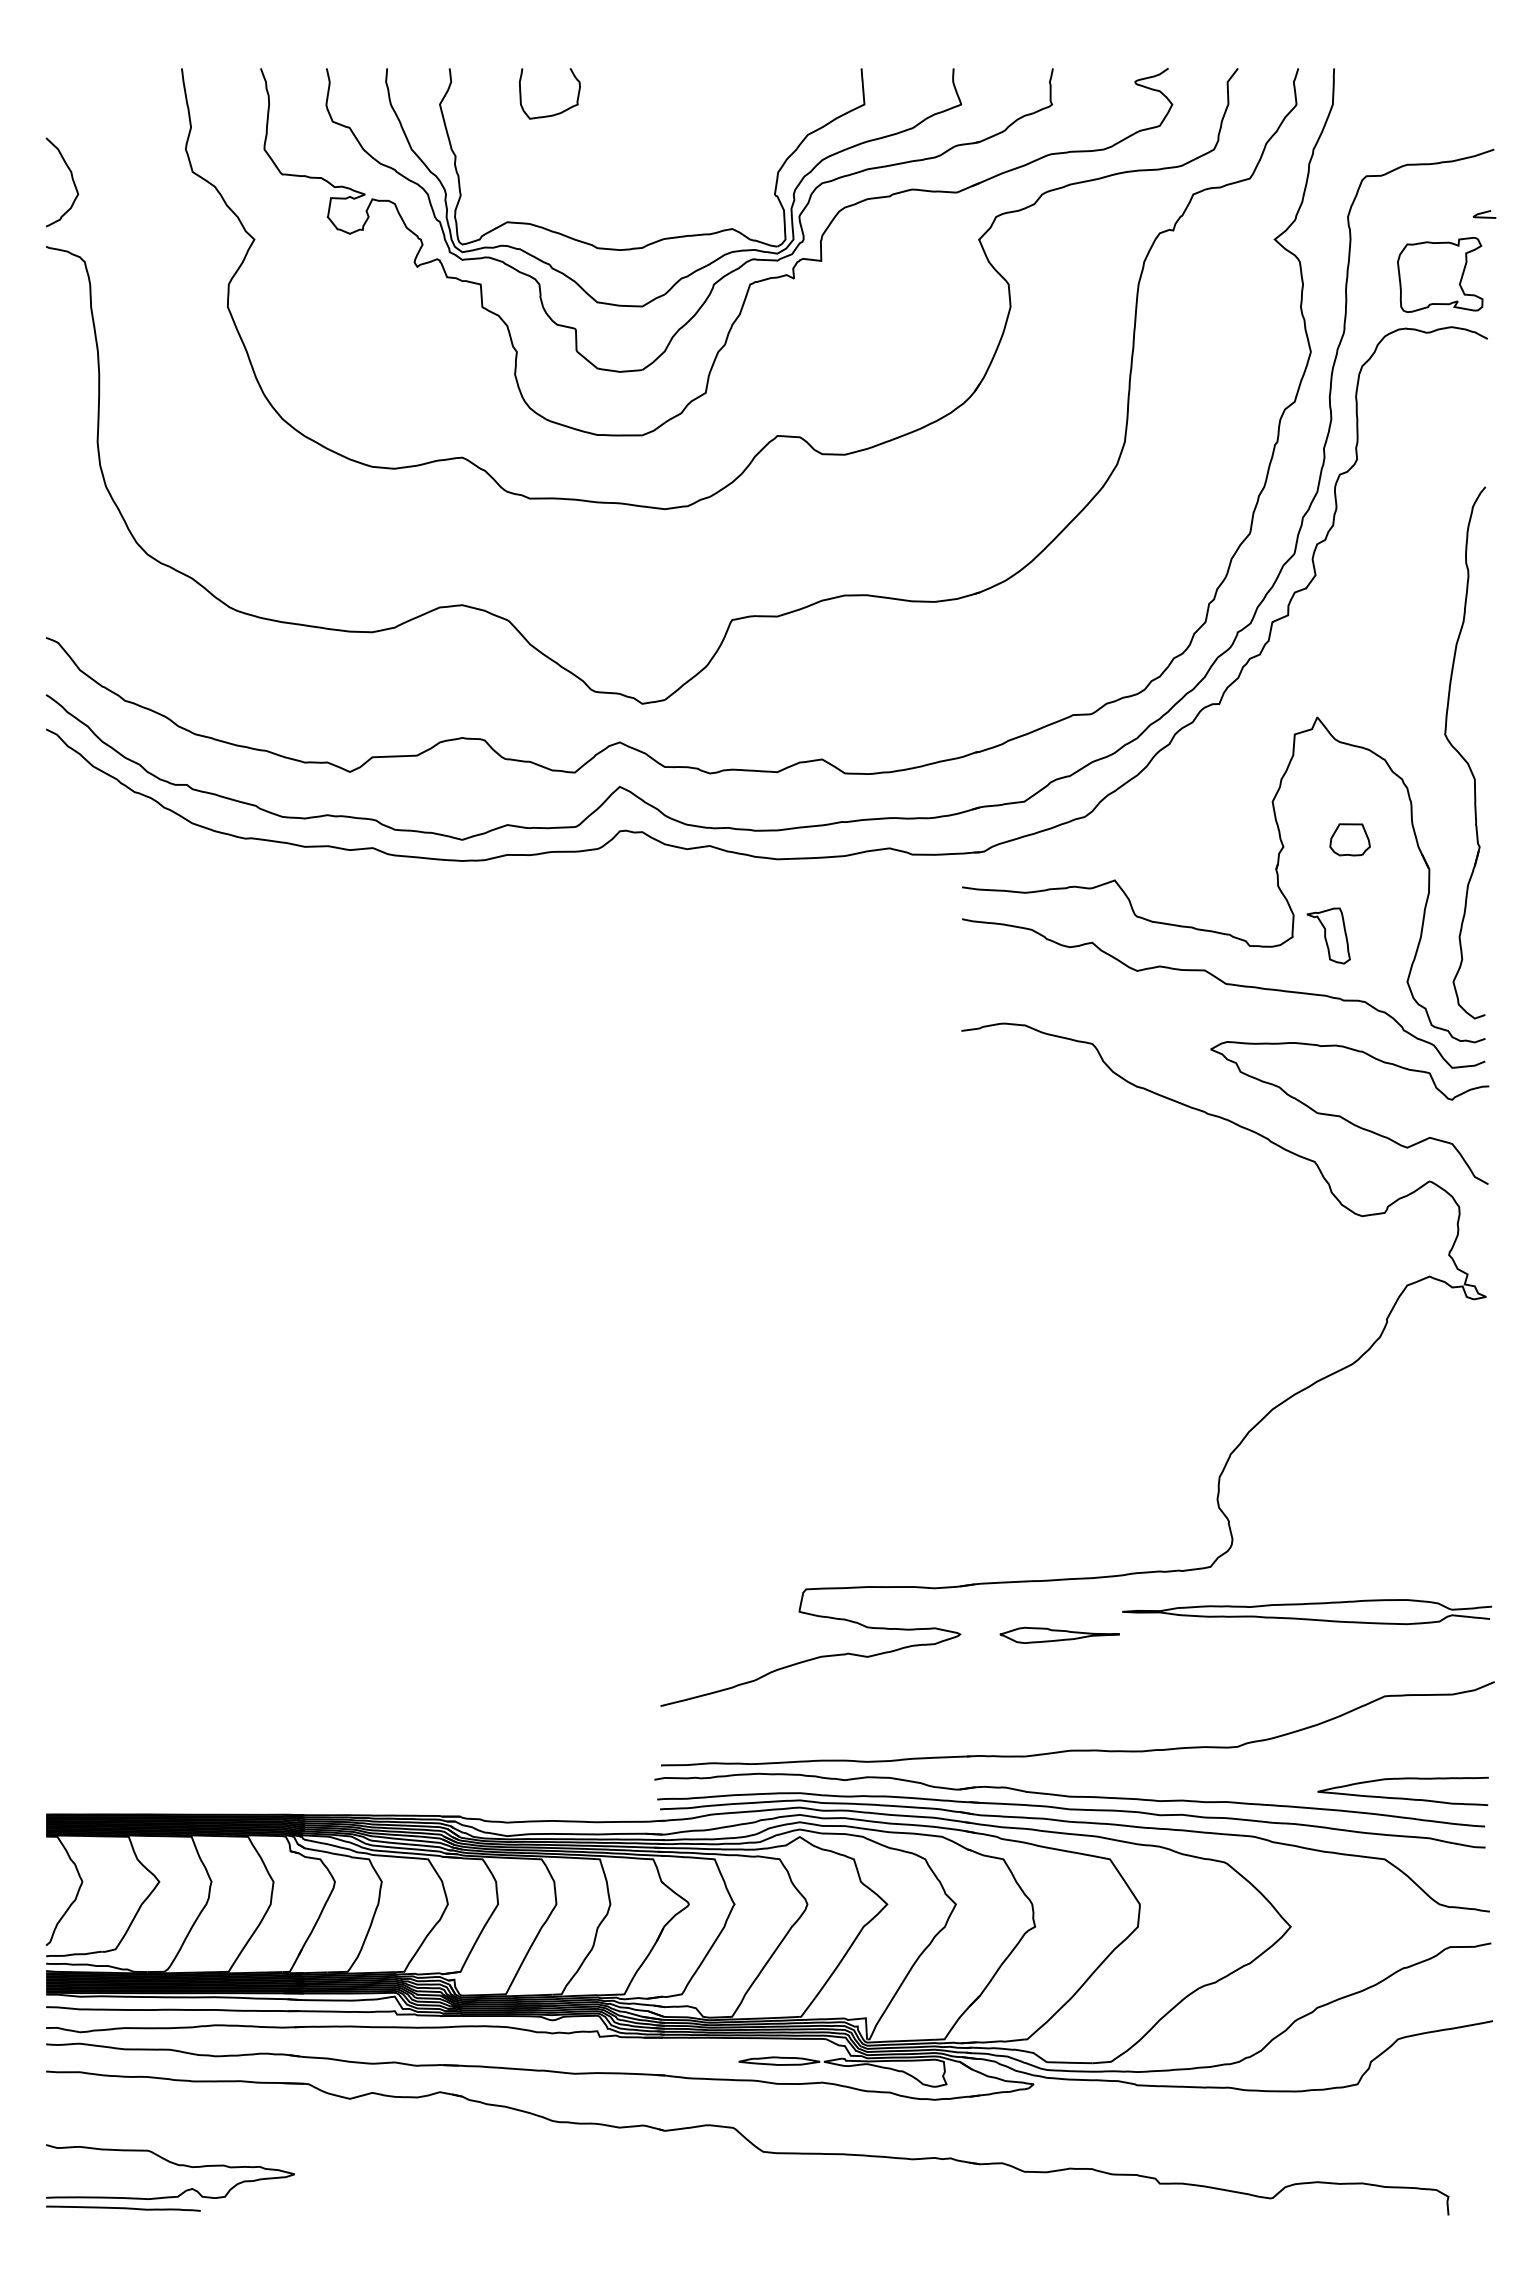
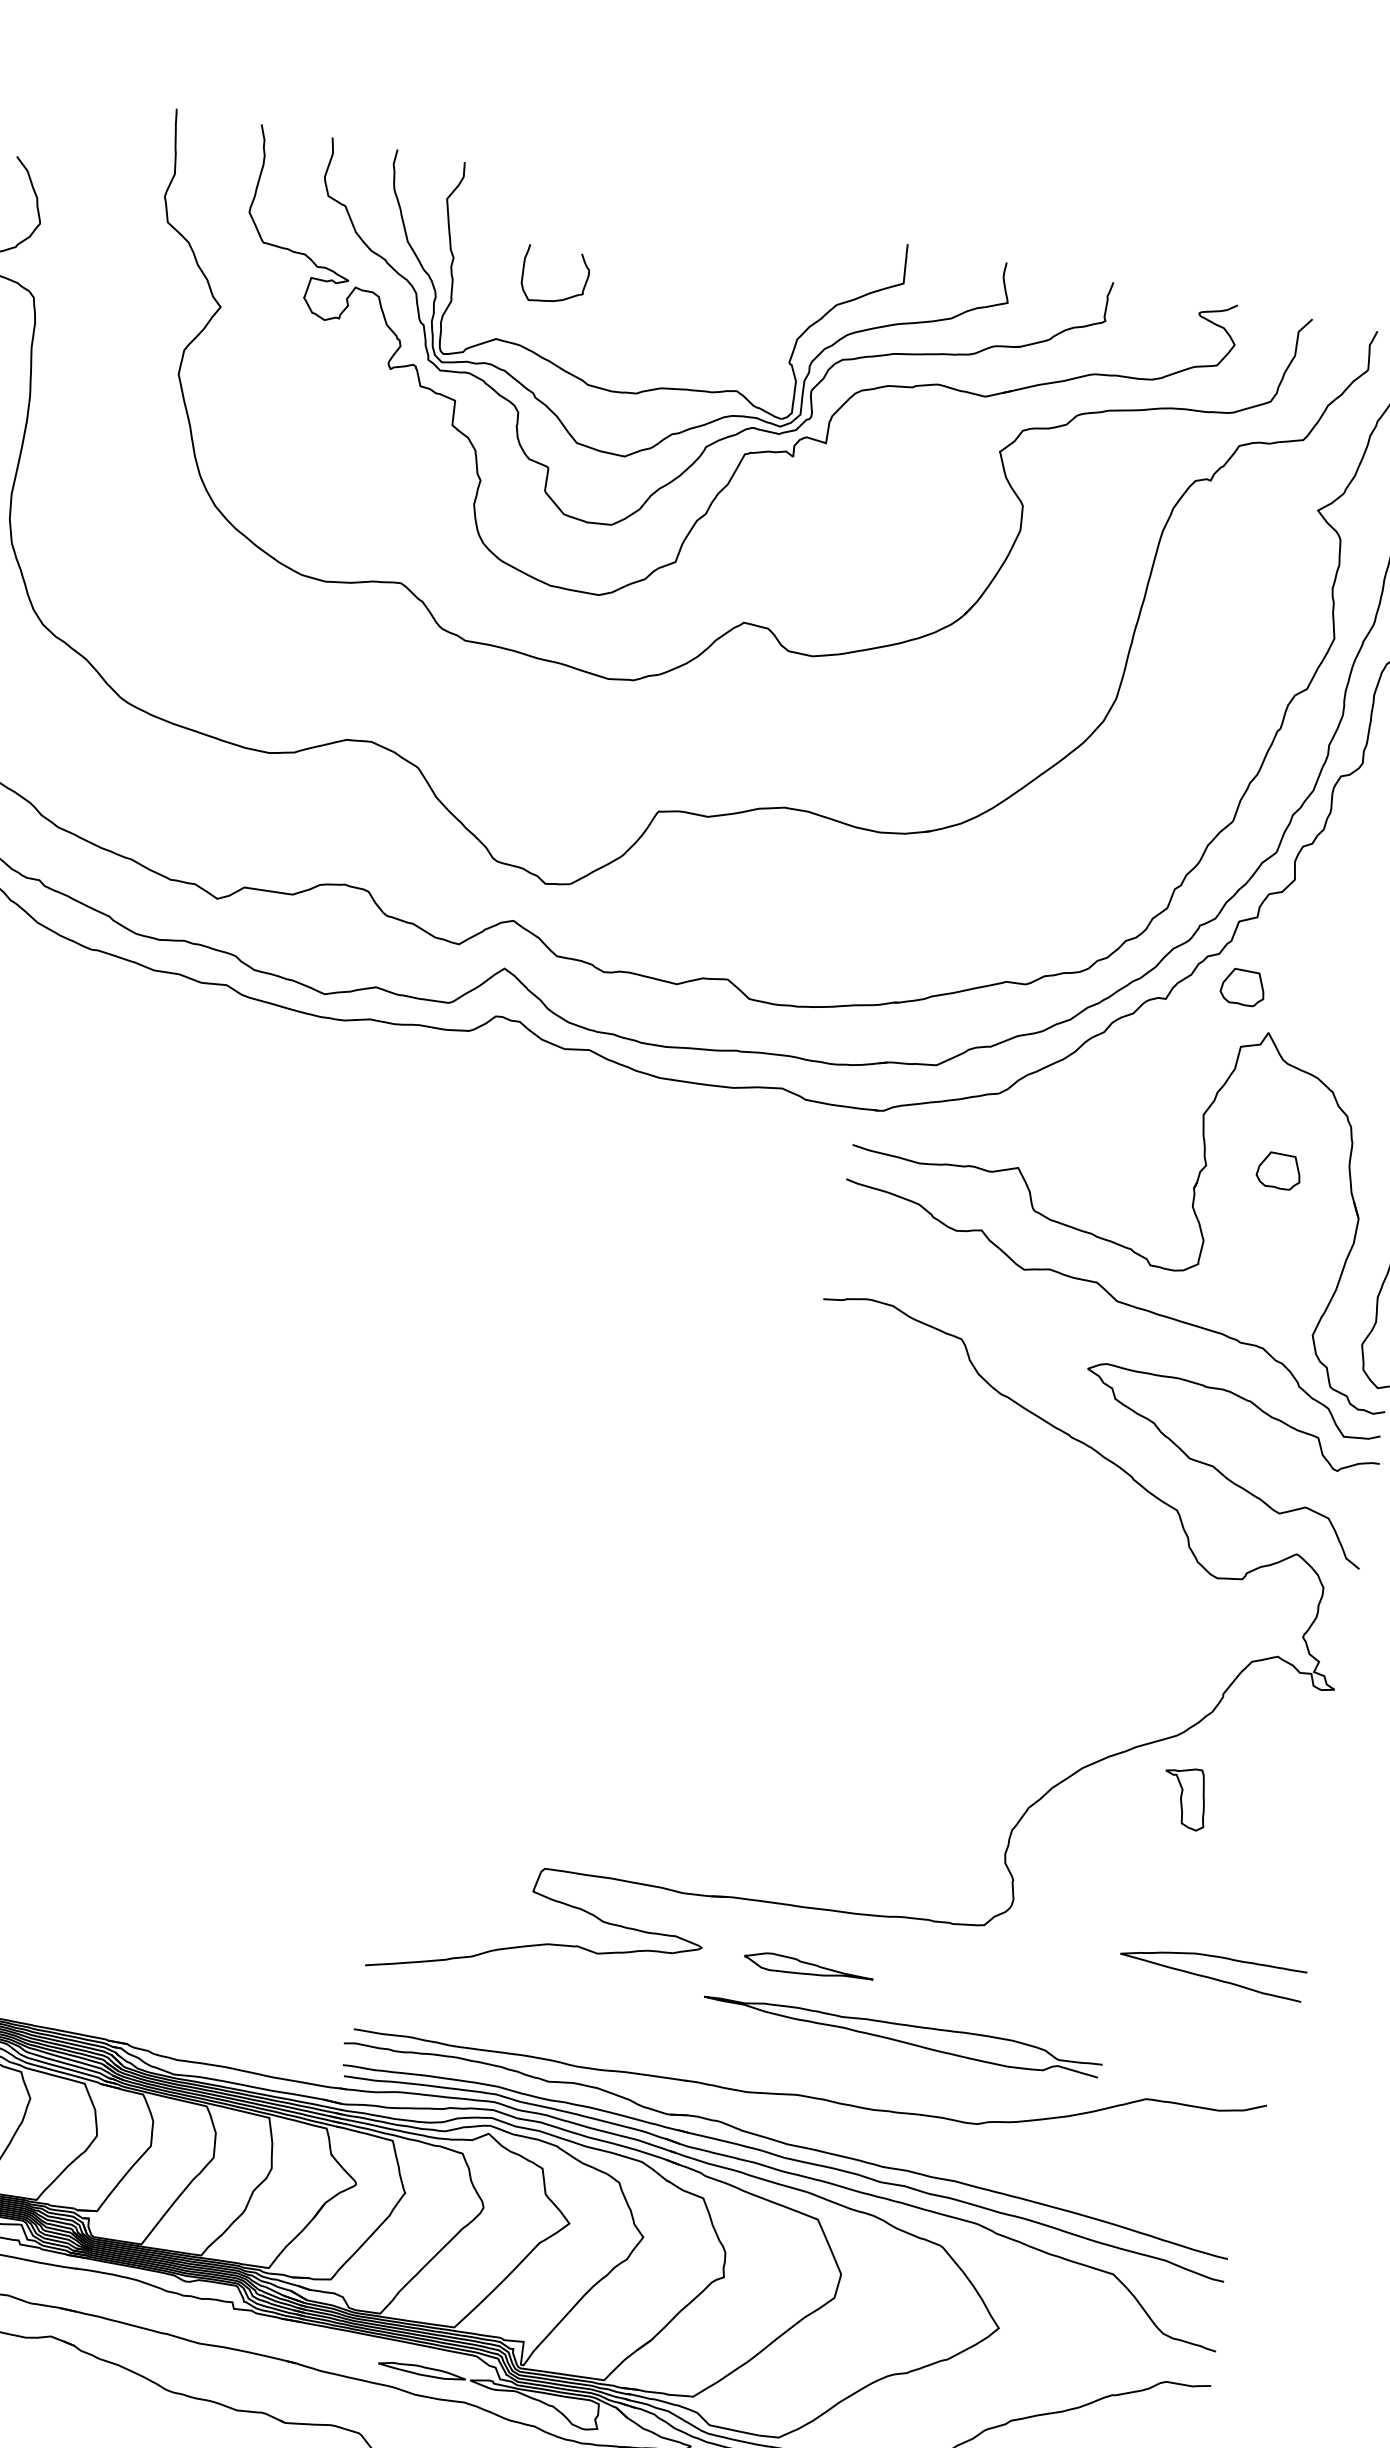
part: (555, 113) -> (557, 299), moved
part: (1286, 680) -> (1242, 987), added
part: (1328, 935) -> (1184, 1797), moved
curve: (1307, 1618) -> (901, 2040), moved
curve: (1402, 1797) -> (1210, 1976), moved

